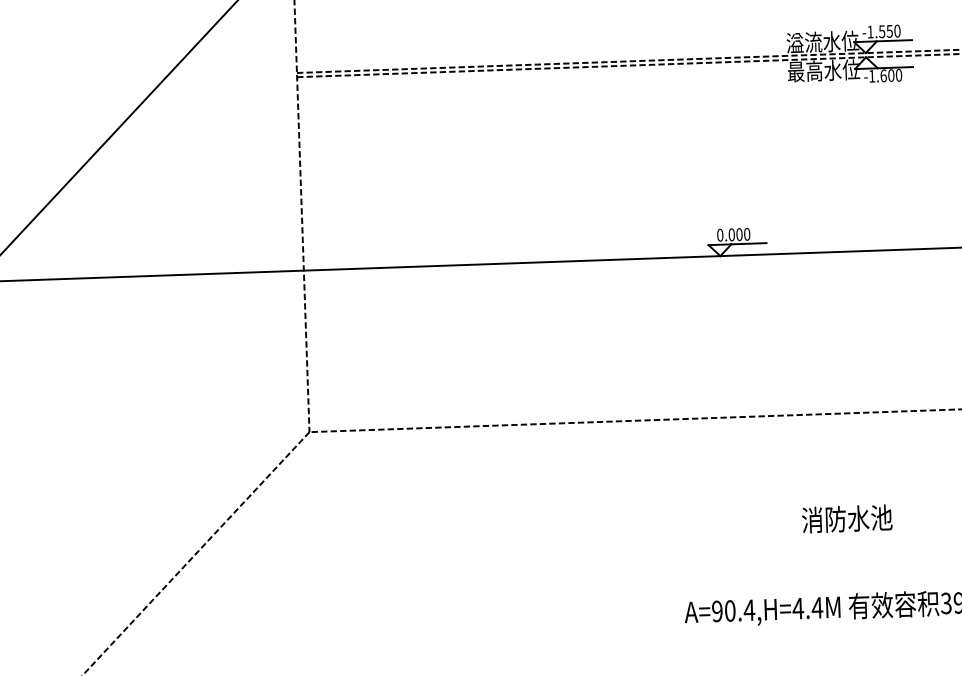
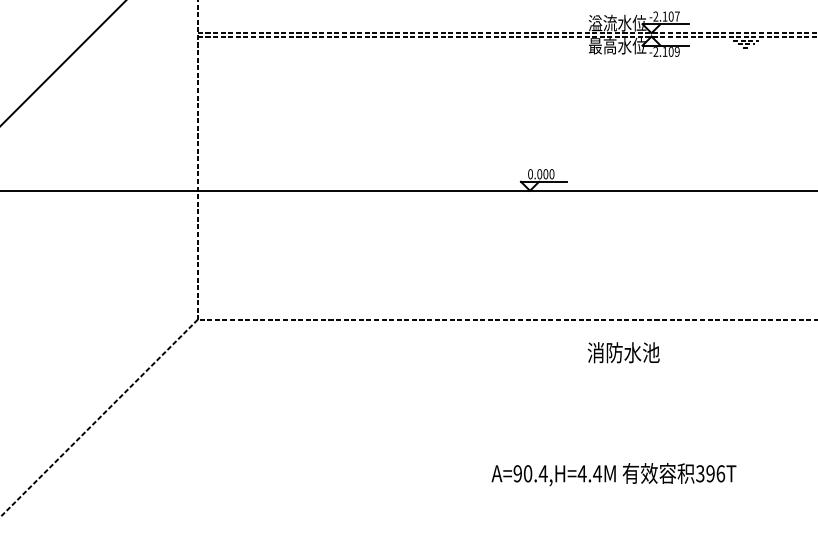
text: (883, 31) -> (666, 16), -1.550 -> -2.107
text: (885, 75) -> (666, 51), -1.600 -> -2.109
text: (846, 518) -> (623, 352), moved

